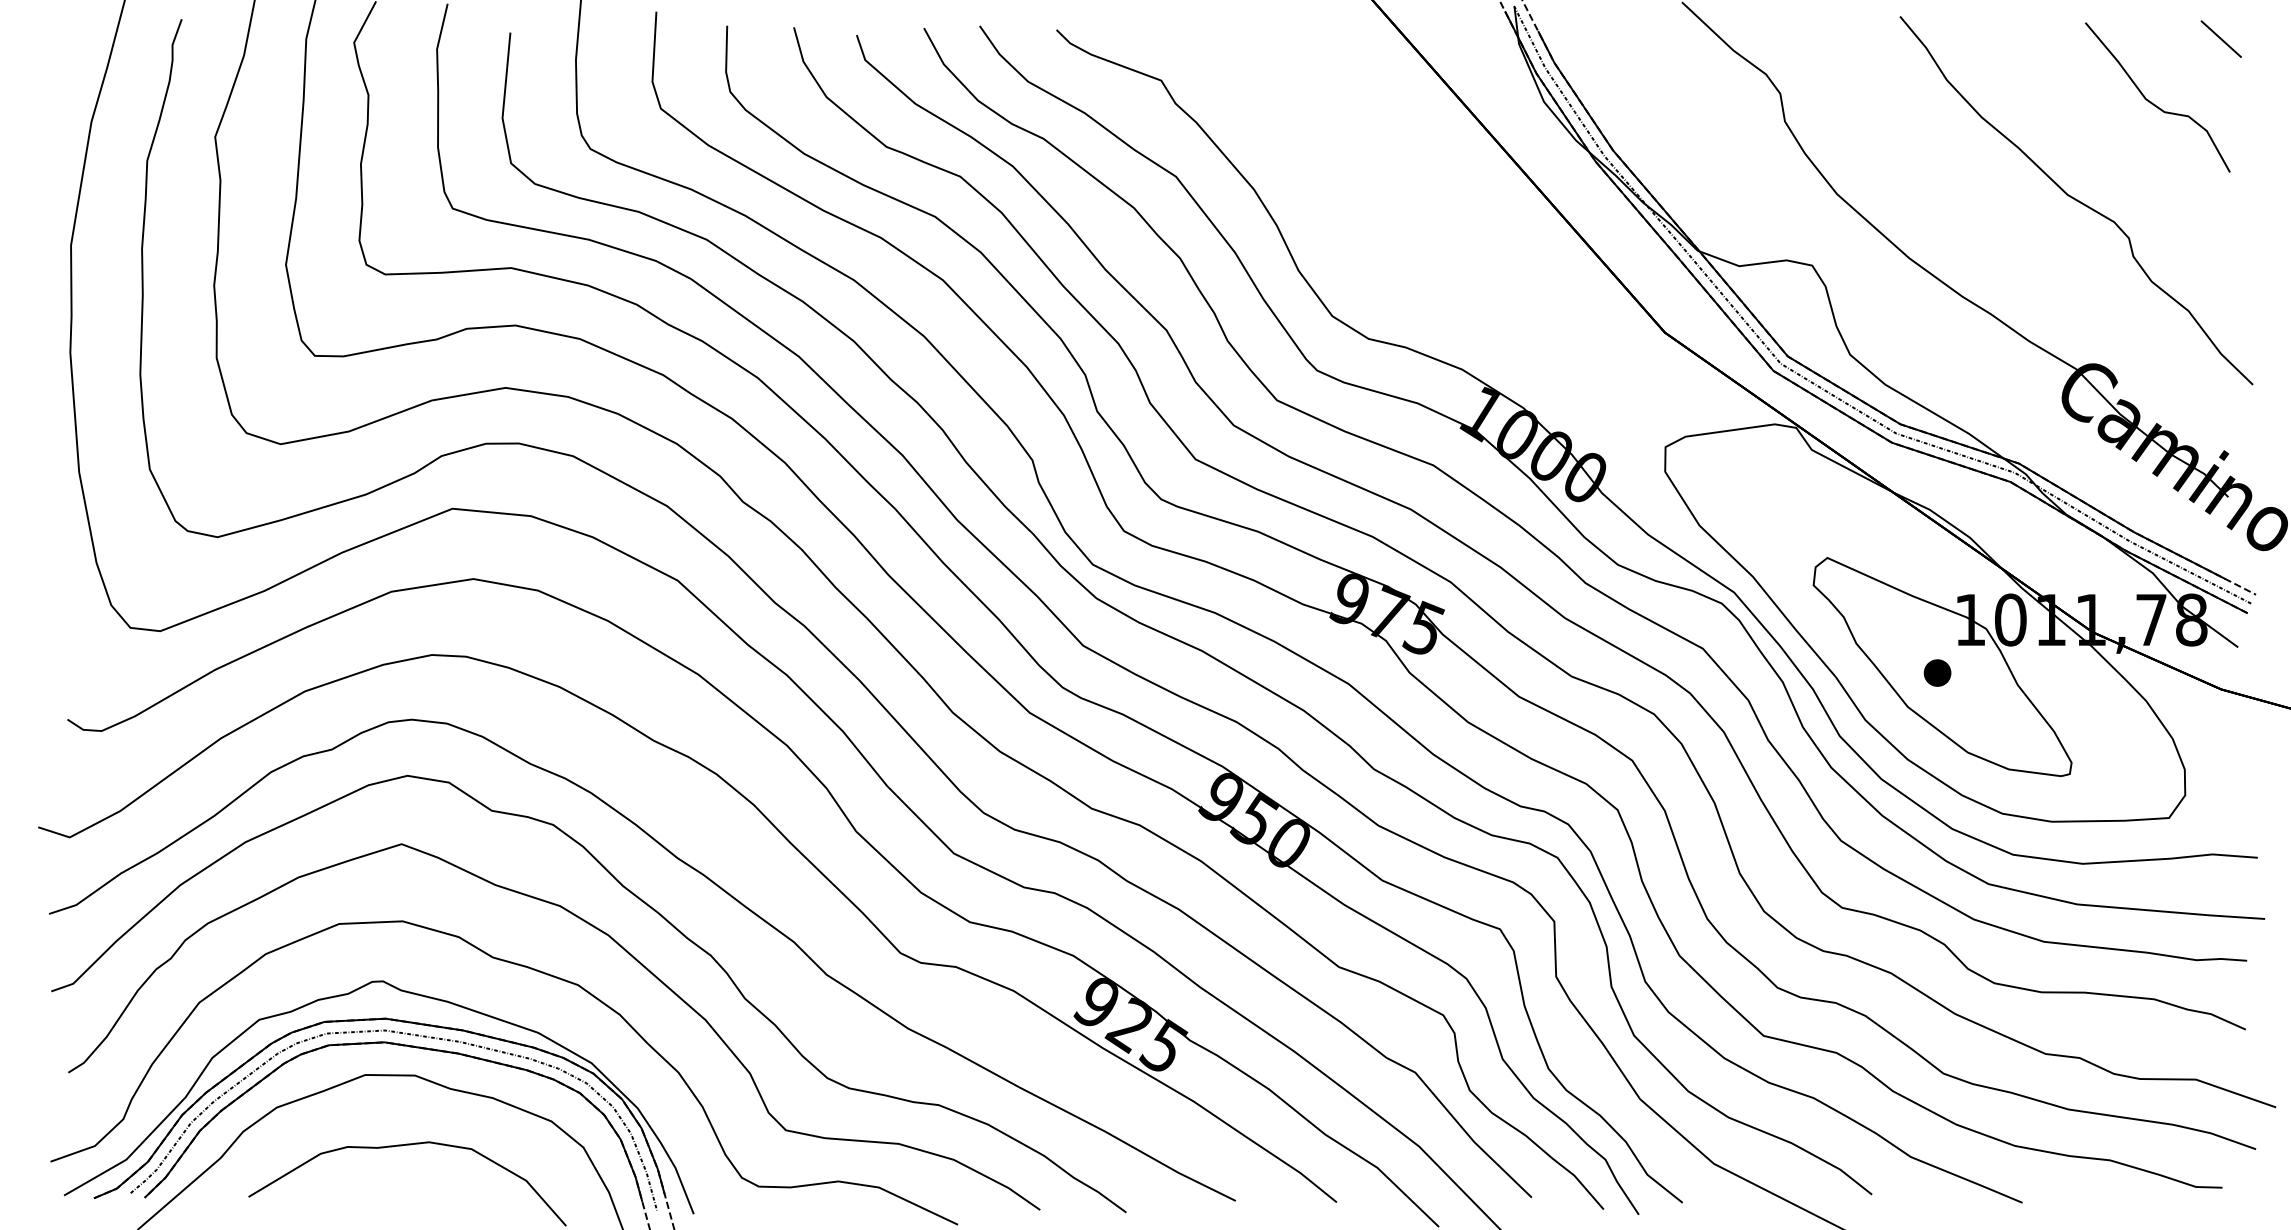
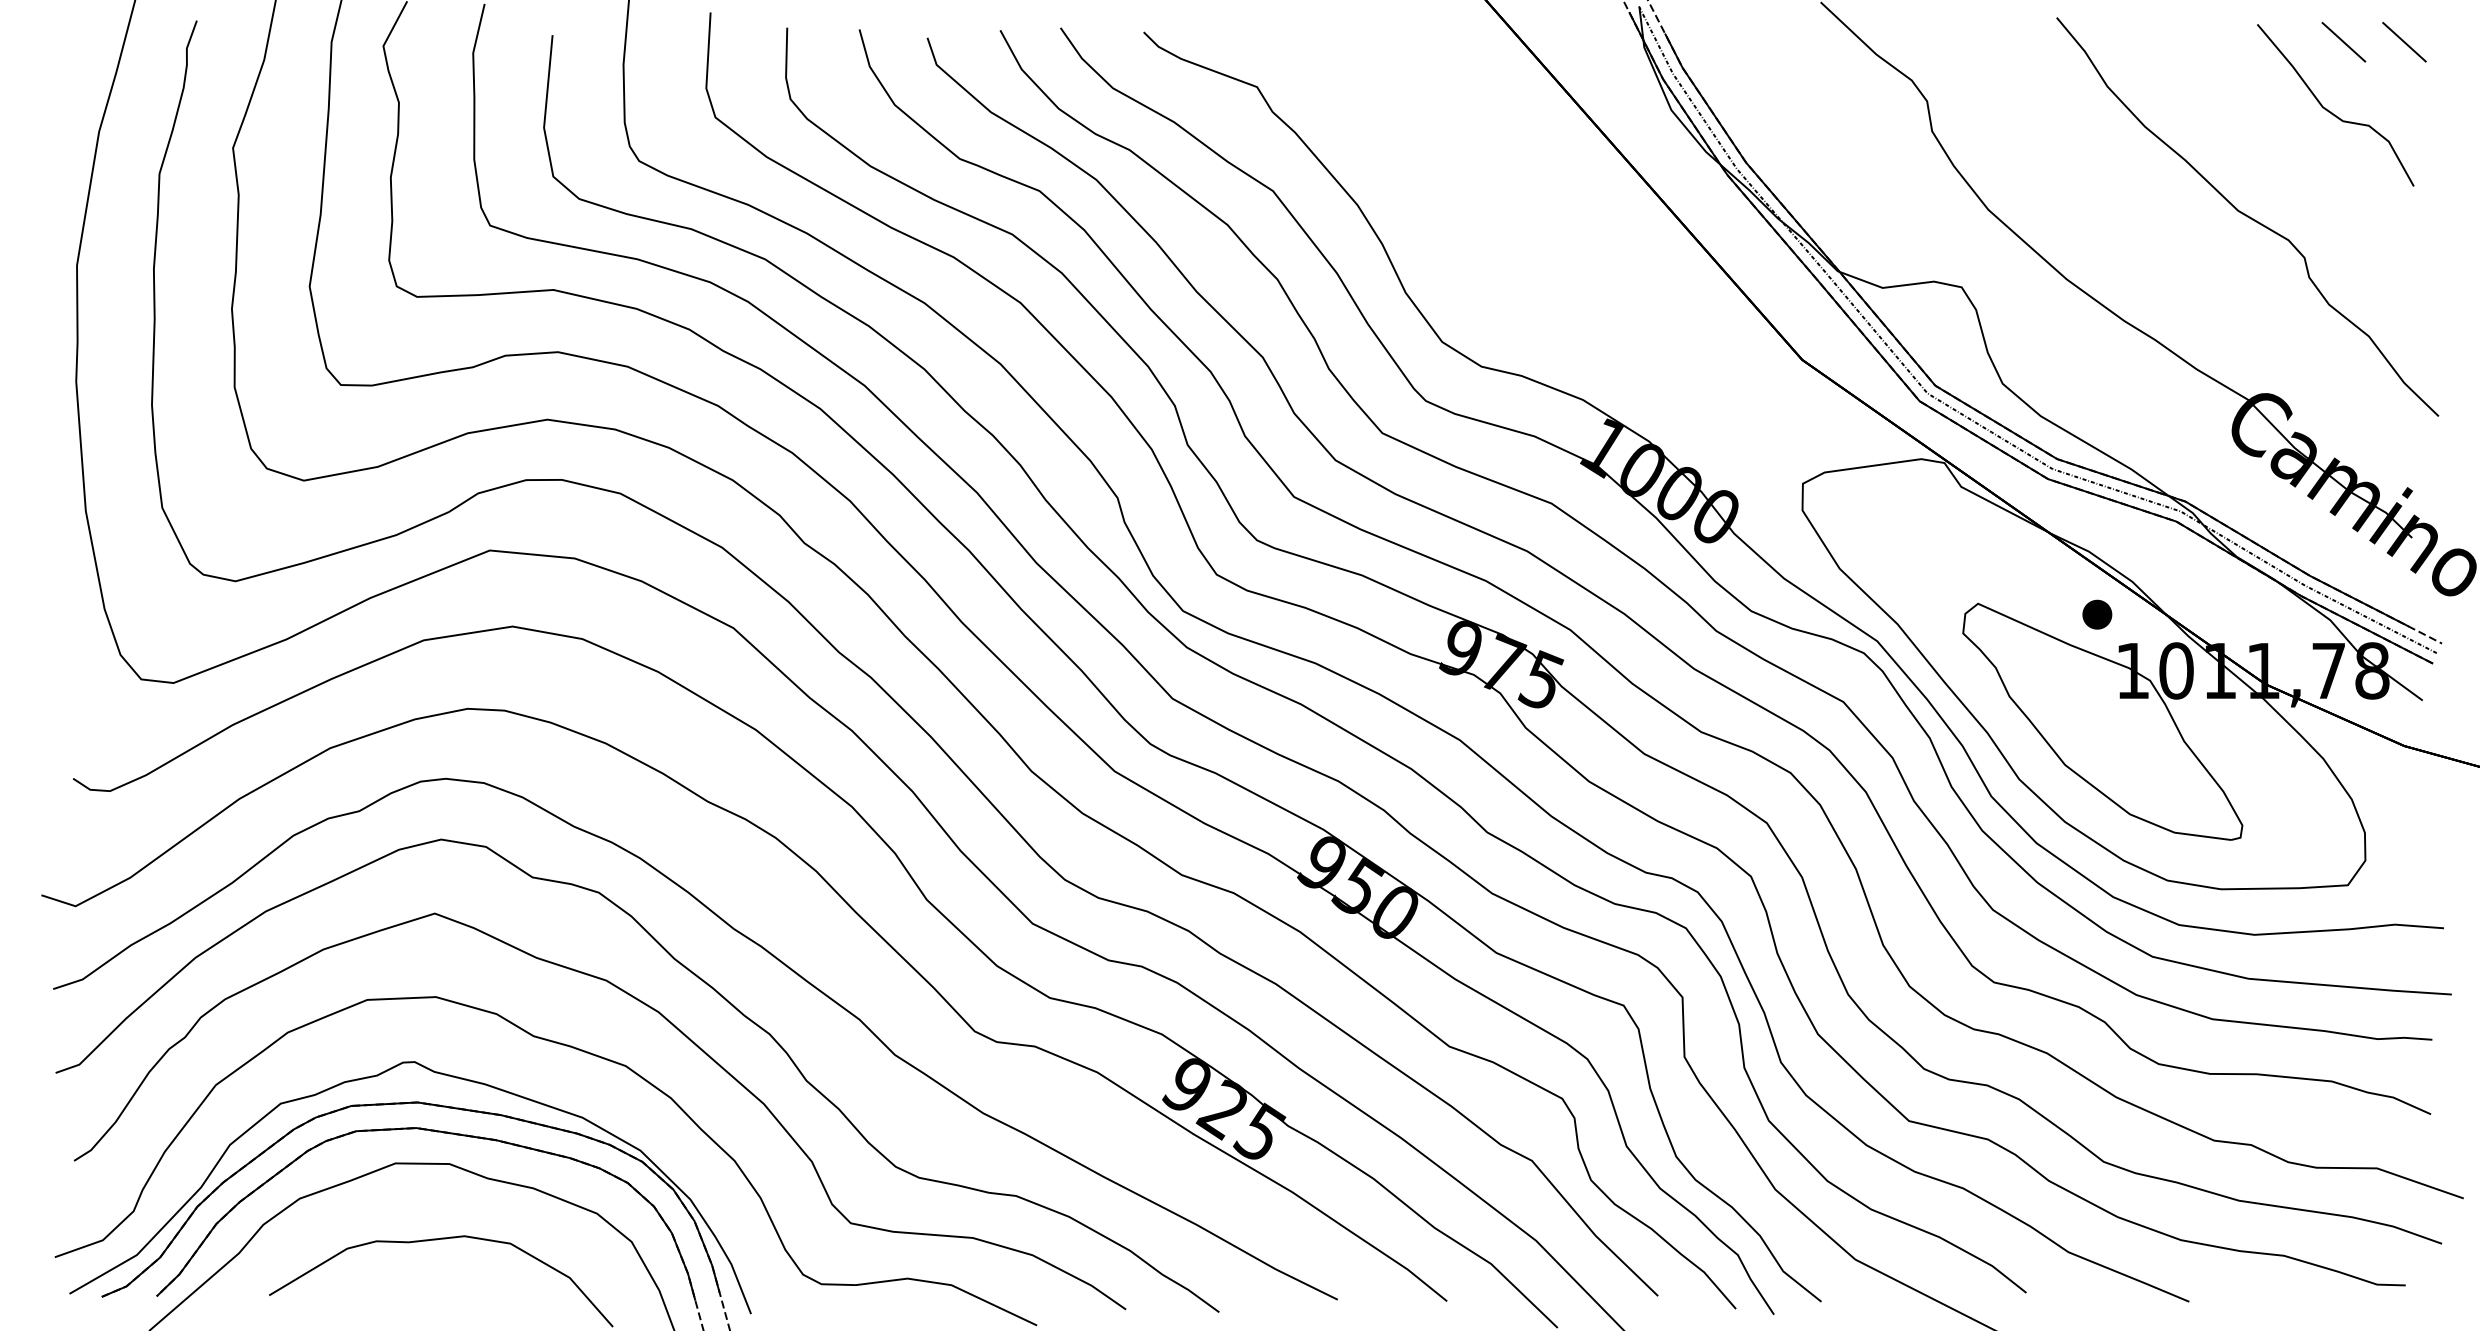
line: (2164, 38) -> (2342, 41), added
part: (1937, 672) -> (2097, 614), moved
curve: (409, 1035) -> (443, 1120), removed

